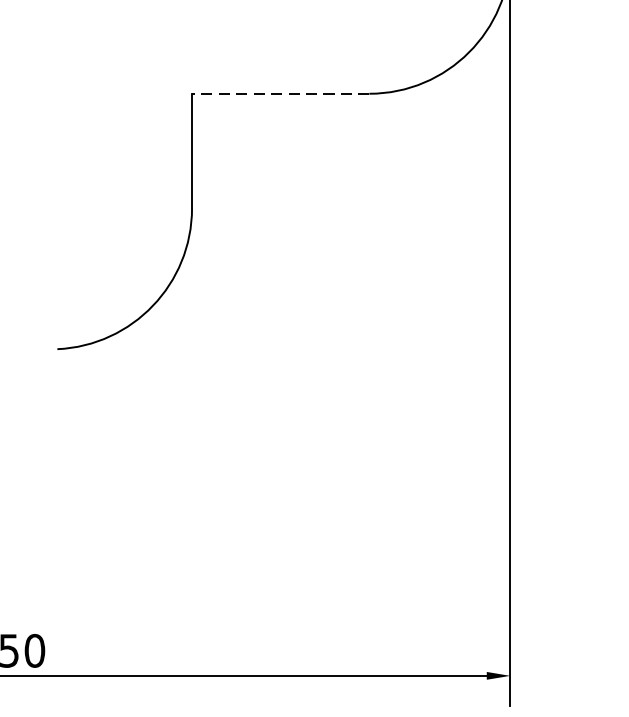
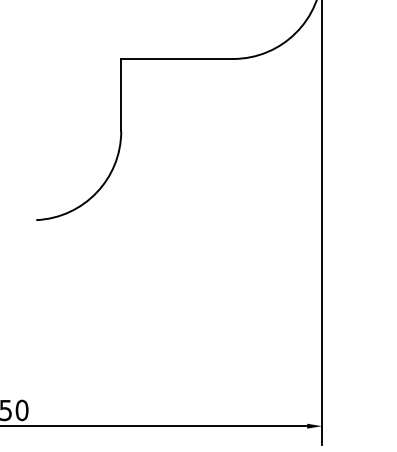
line: (281, 92) -> (177, 58), dashed -> solid

